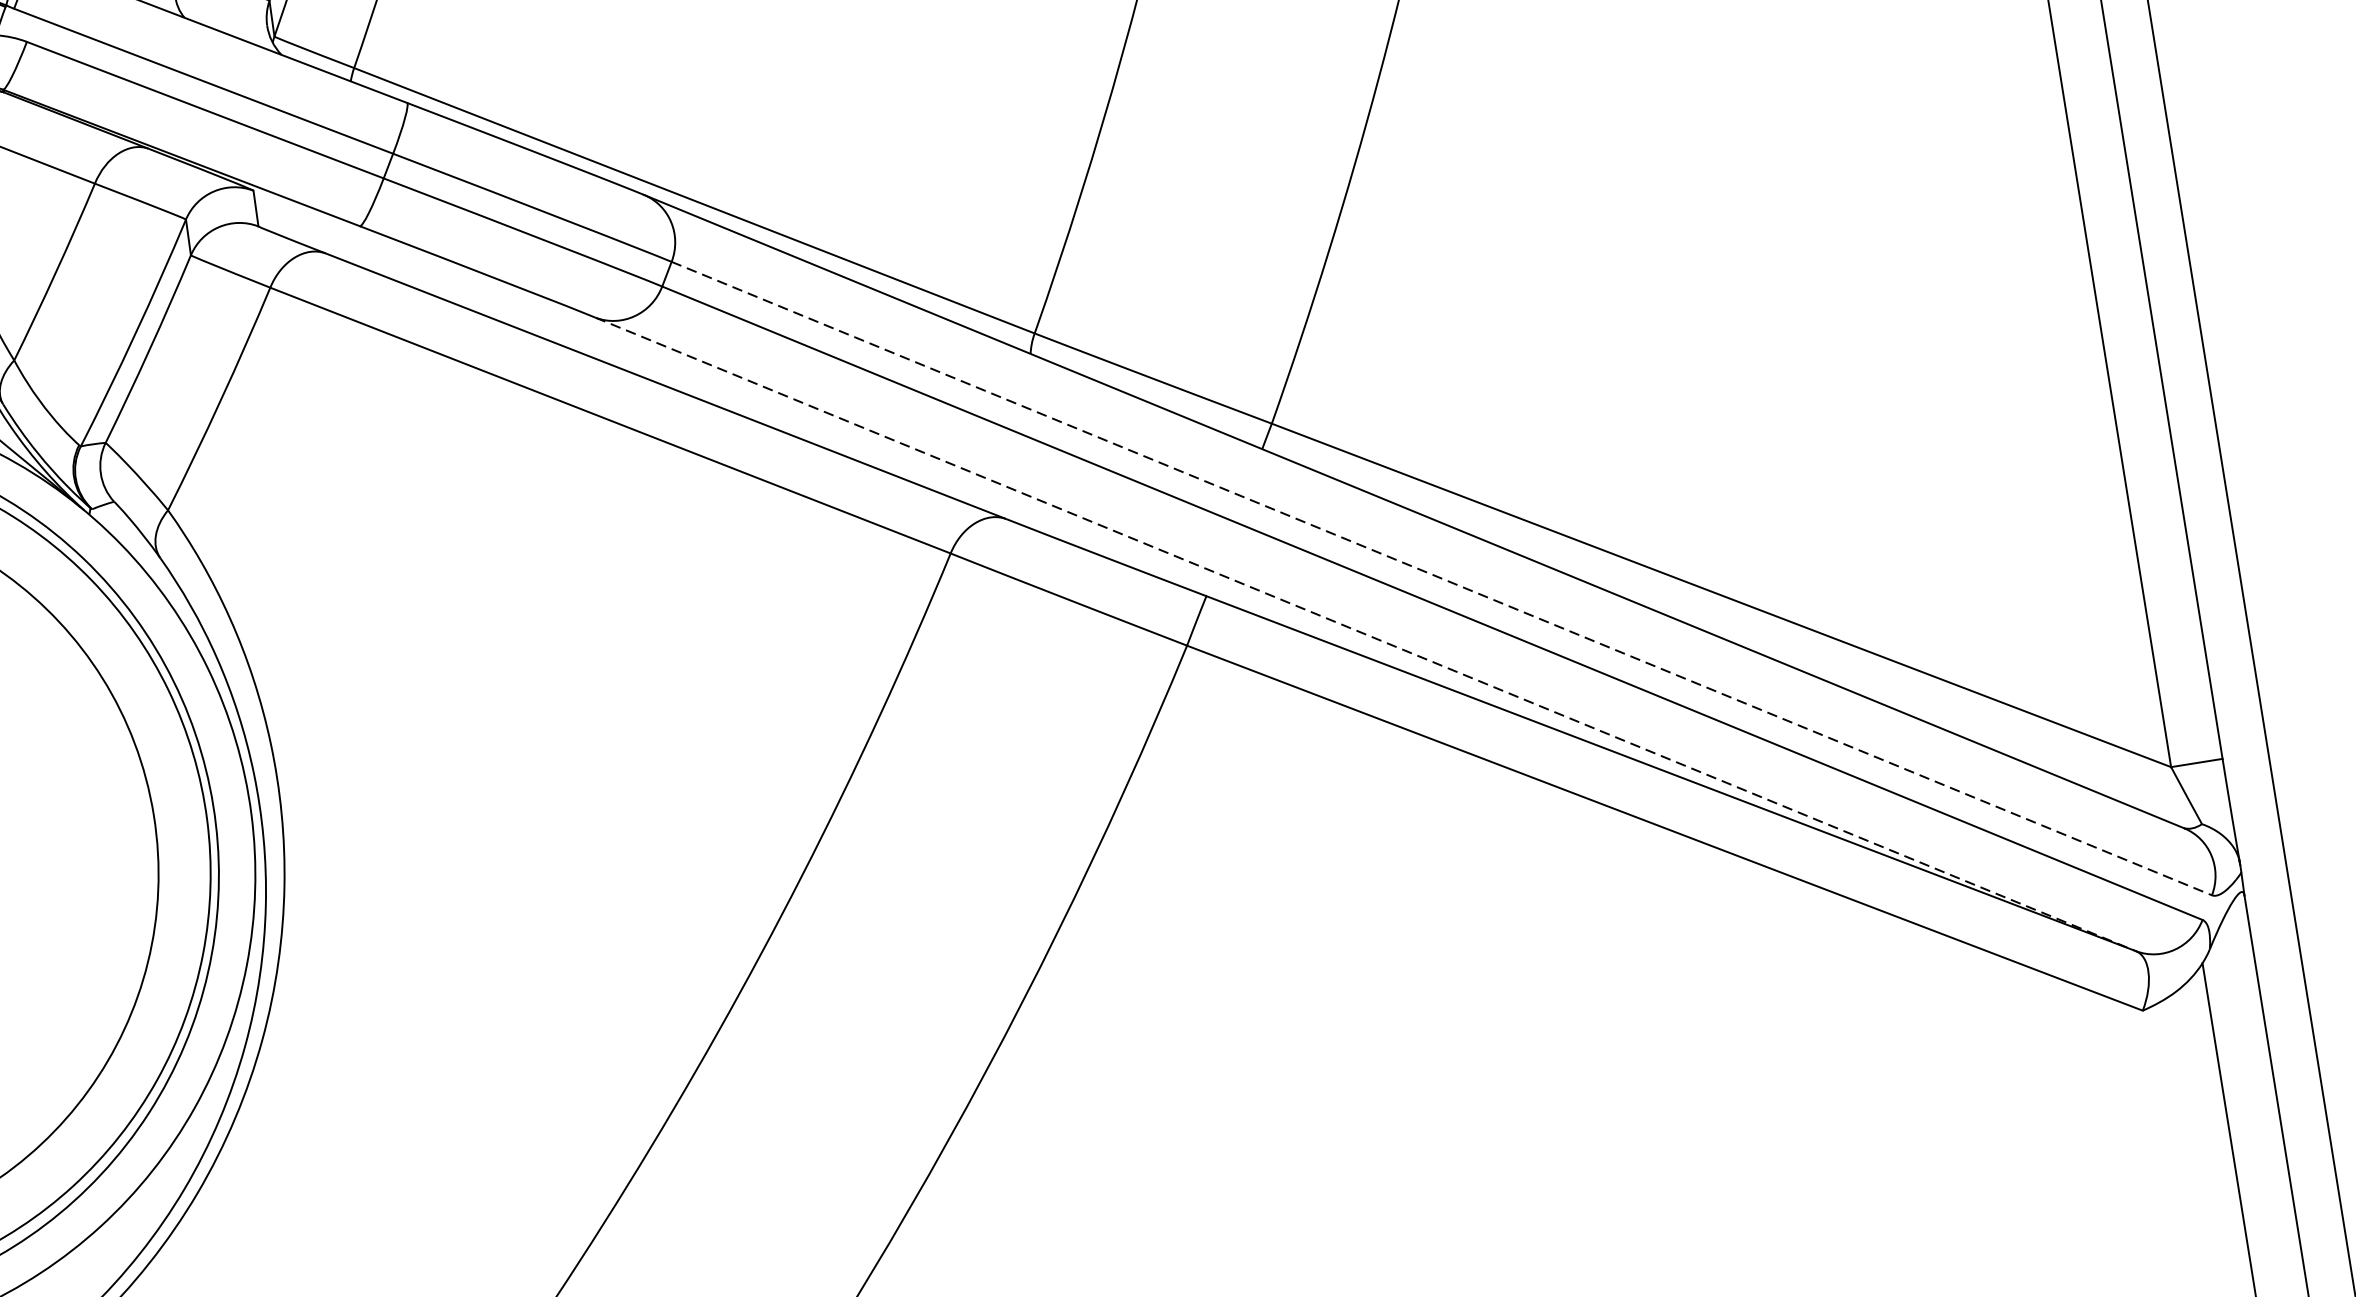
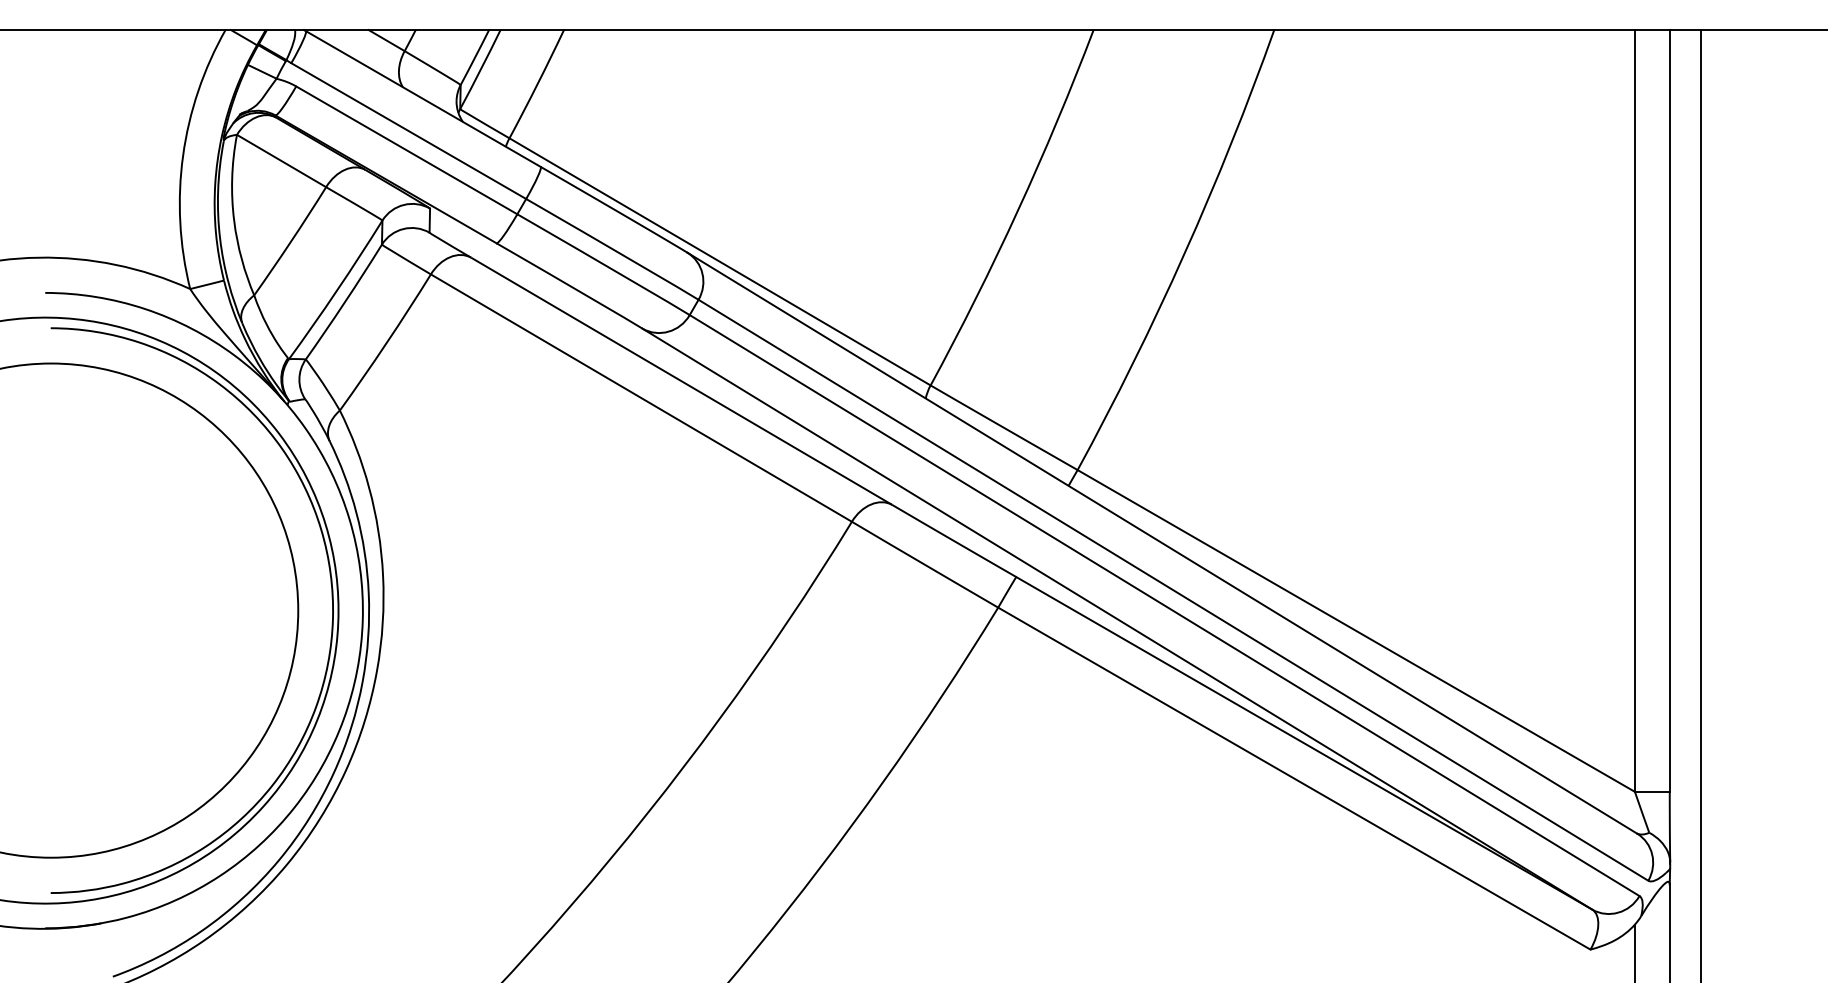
line: (1441, 578) -> (1173, 590), dashed -> solid
line: (1366, 634) -> (1117, 619), dashed -> solid

